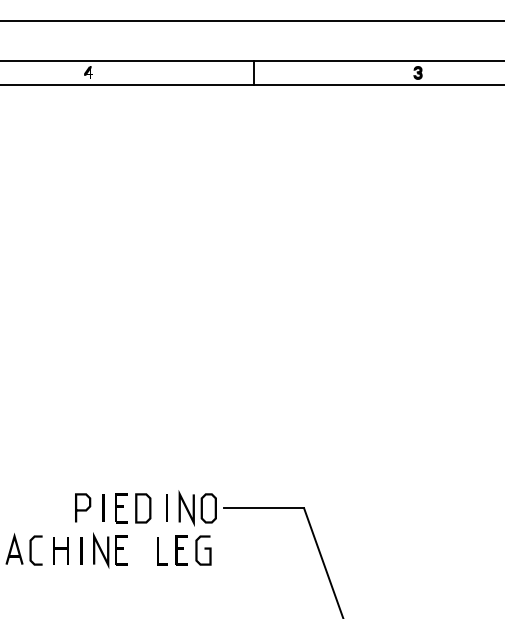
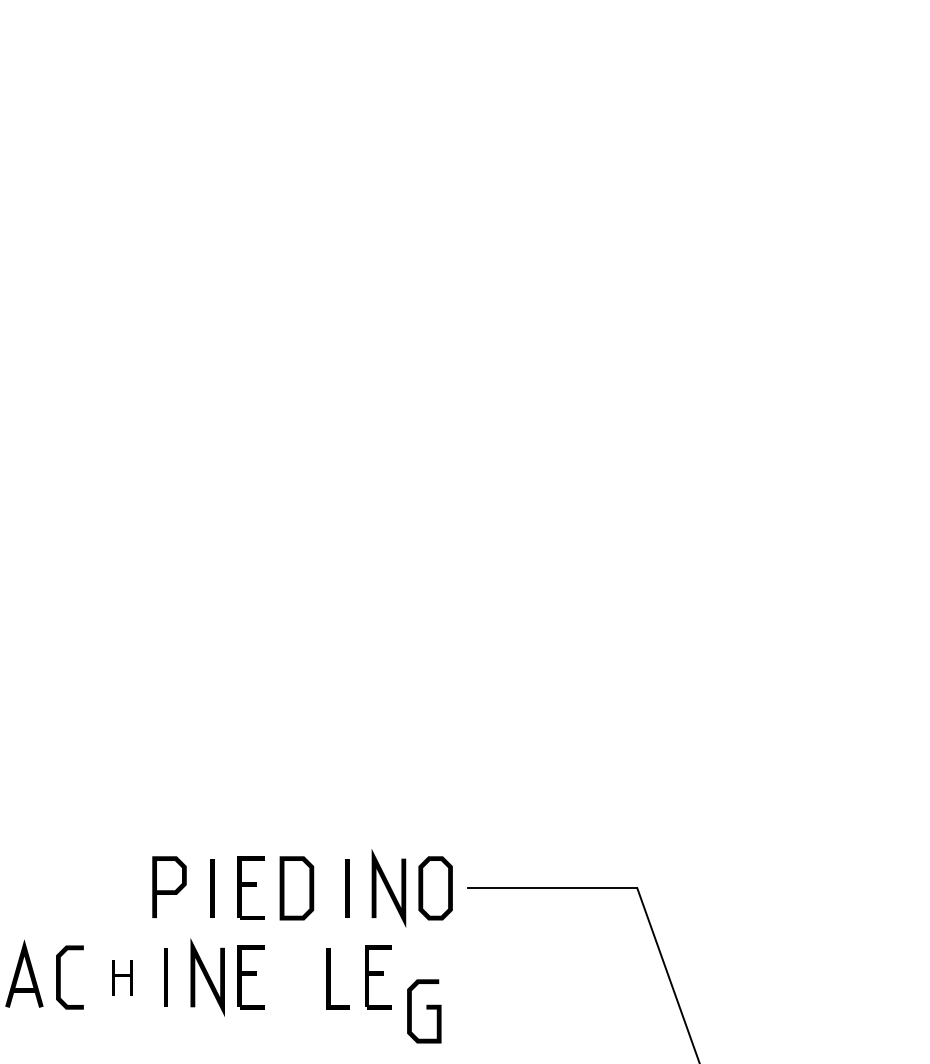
curve: (204, 549) -> (426, 1009), moved
part: (60, 550) -> (121, 977), size x0.6

